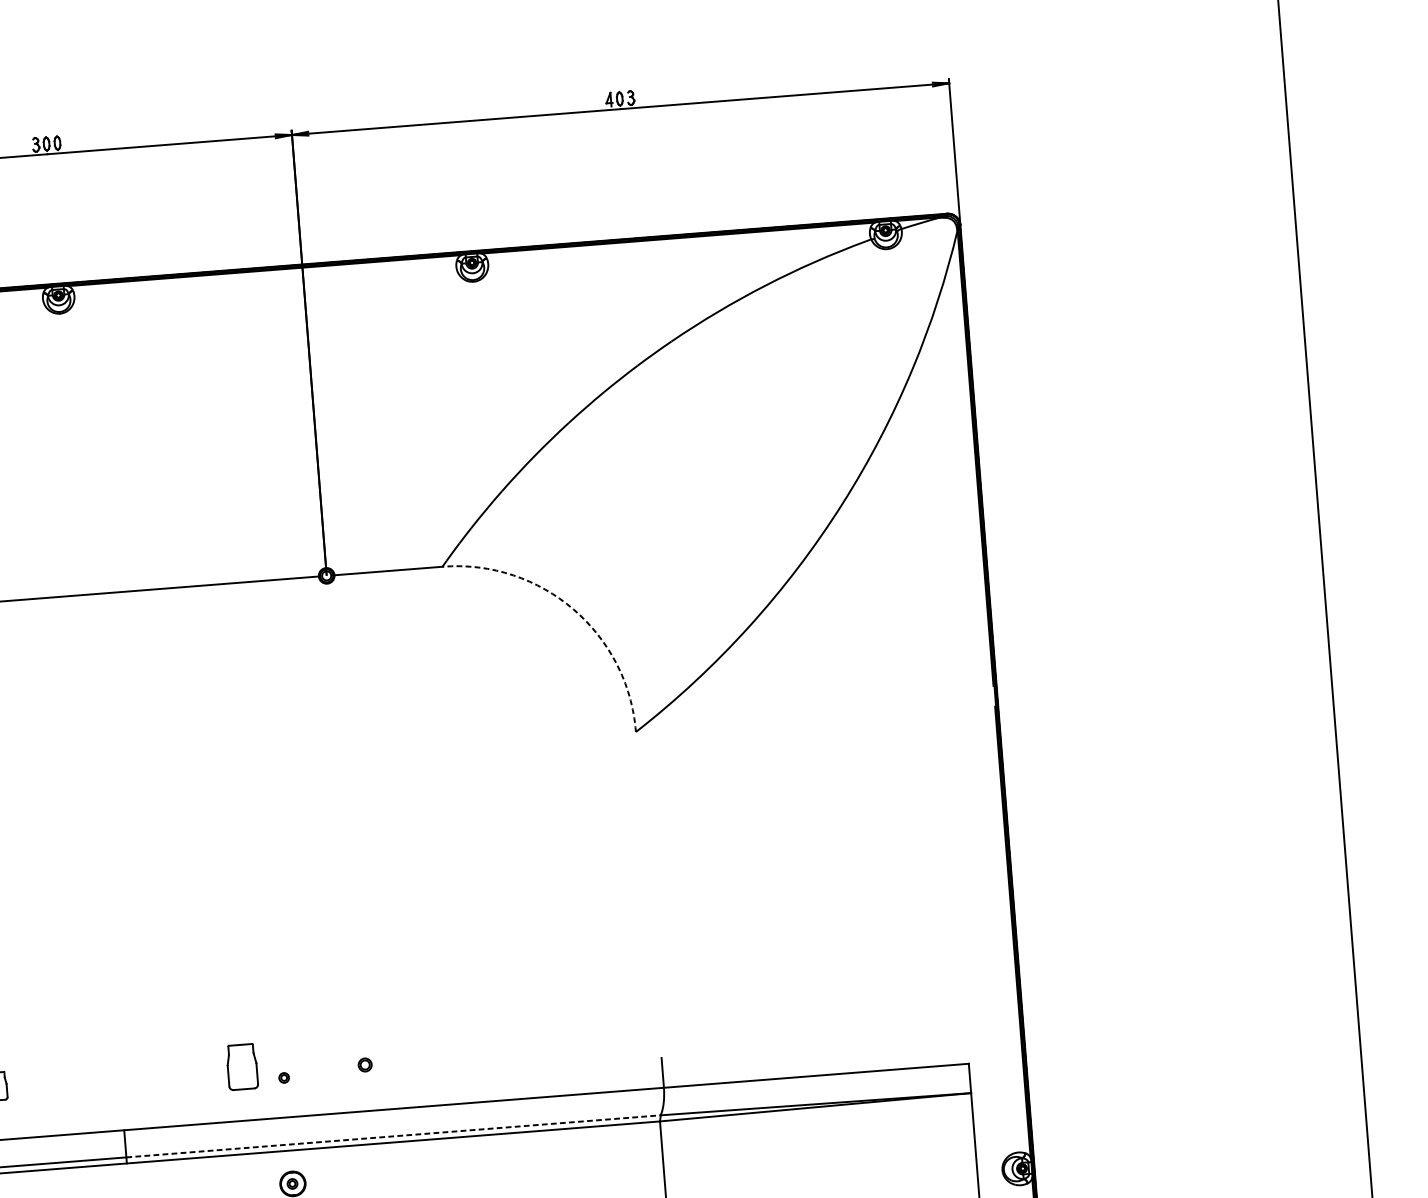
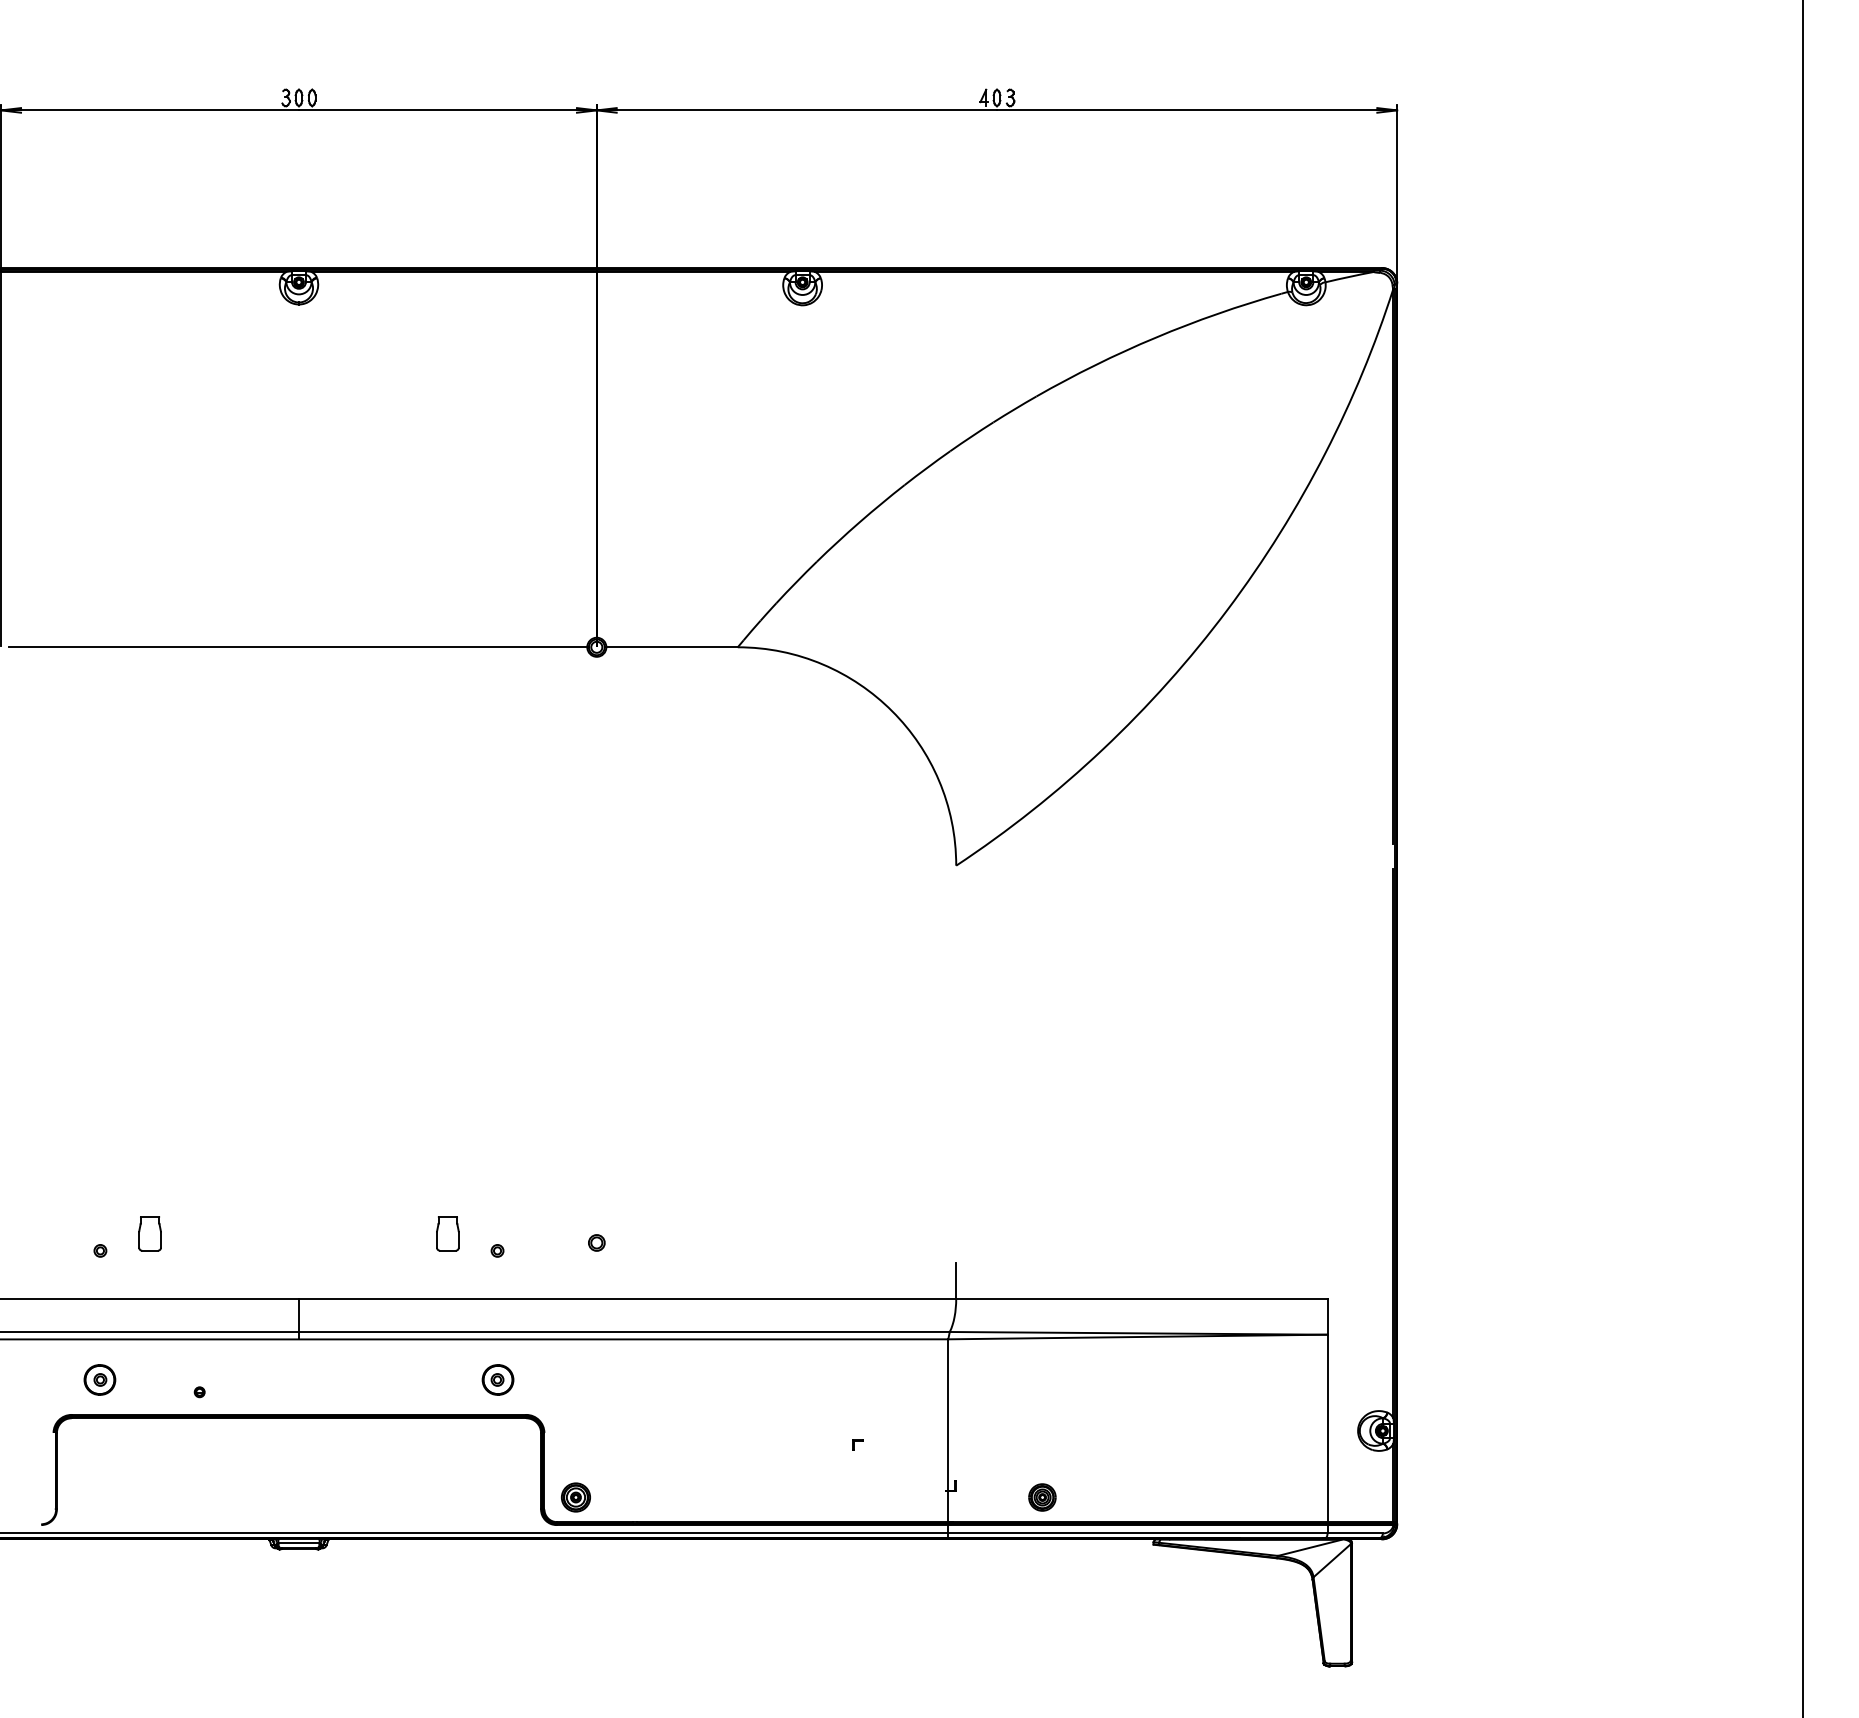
arc: (573, 609) -> (892, 711), dashed -> solid
part: (241, 1066) -> (447, 1233), size x0.62
line: (393, 1136) -> (624, 1332), dashed -> solid

